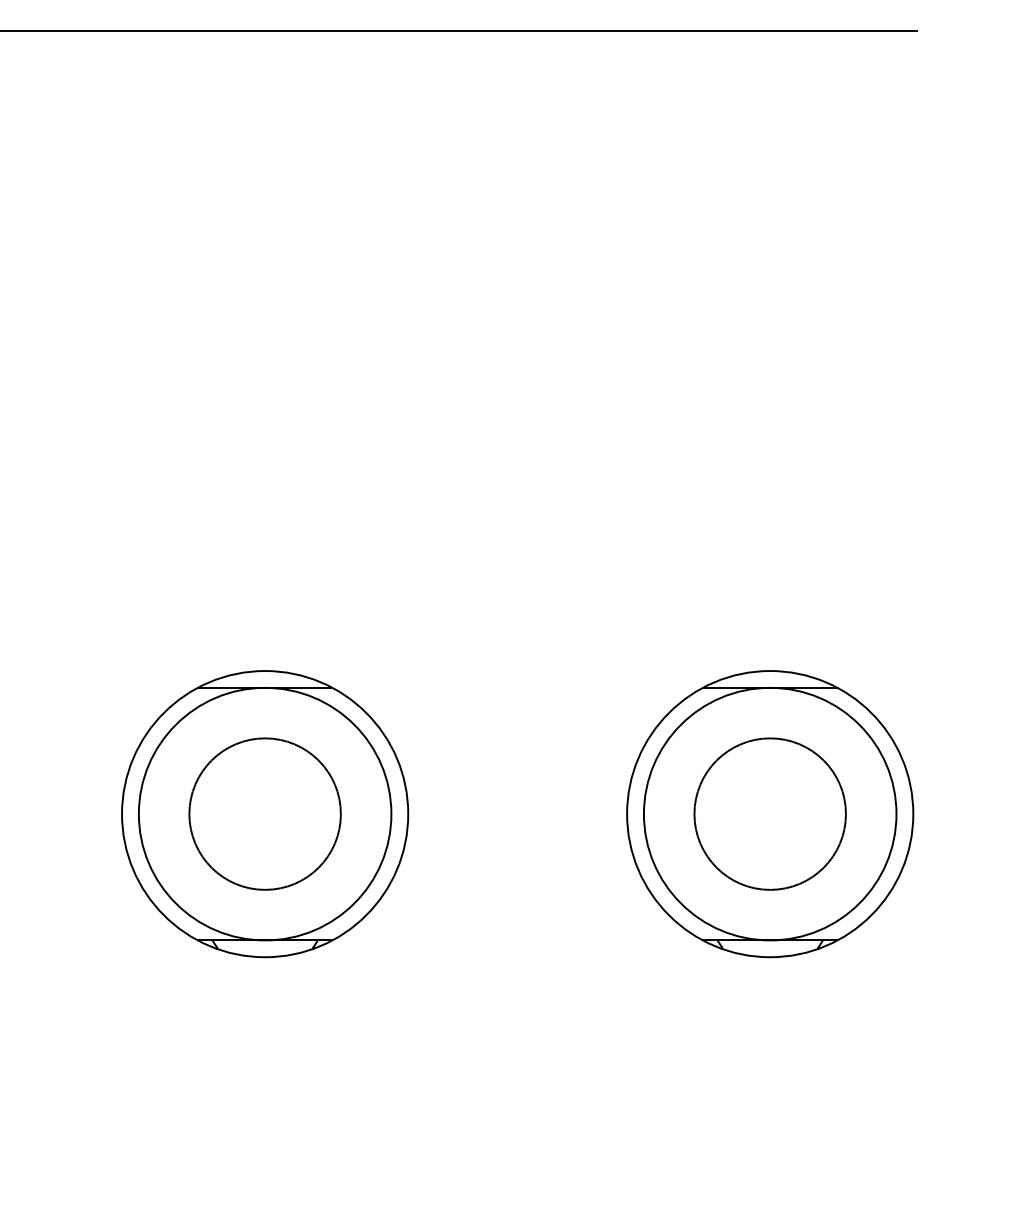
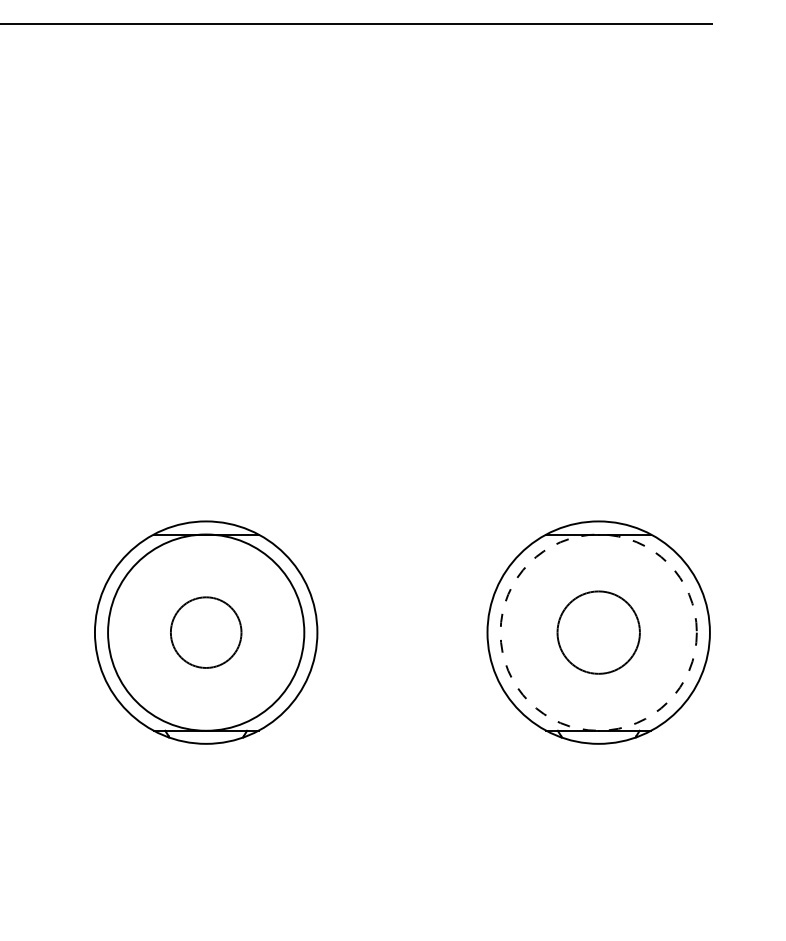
circle: (264, 813) -> (205, 632), size x0.6
circle: (769, 813) -> (598, 632), size x0.7
circle: (769, 813) -> (598, 632), solid -> dashed

